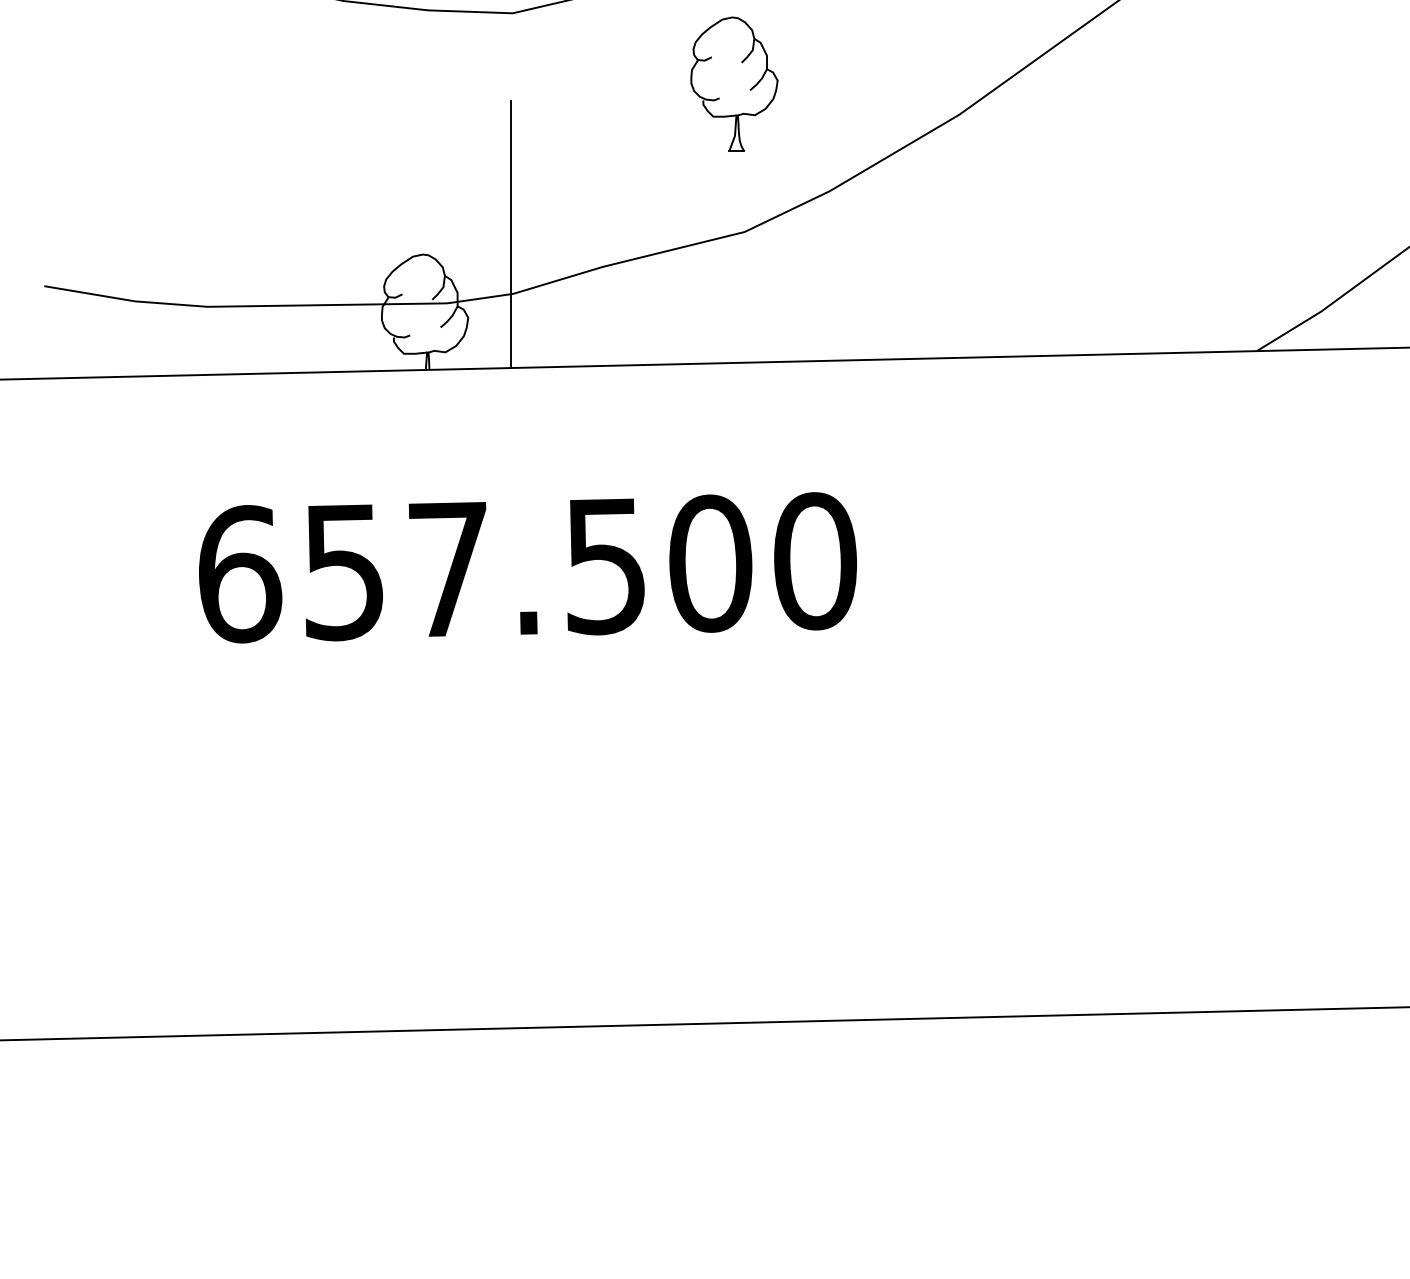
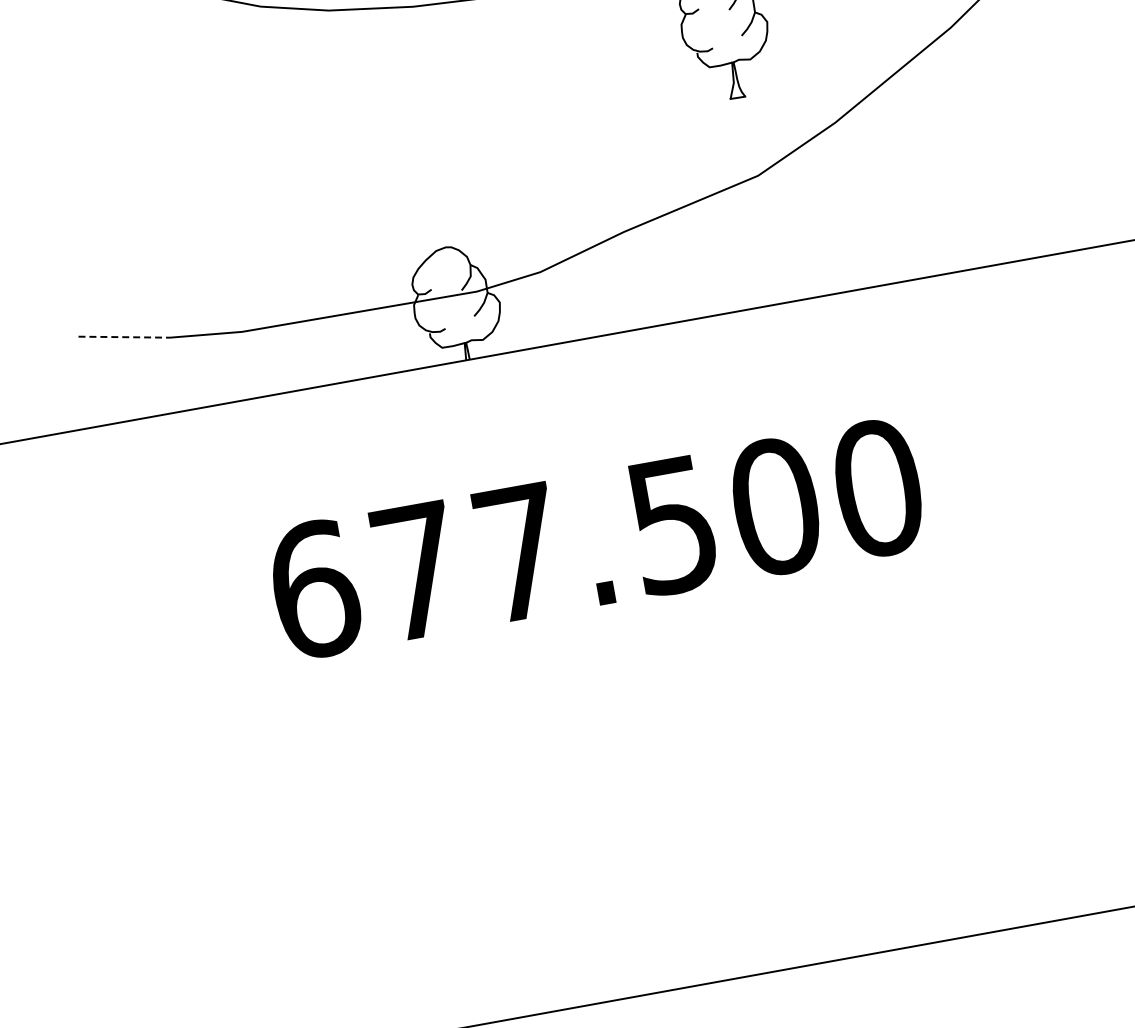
line: (510, 234) -> (528, 214), removed
line: (89, 293) -> (124, 336), solid -> dashed
text: (343, 572) -> (416, 571), 657.500 -> 677.500

